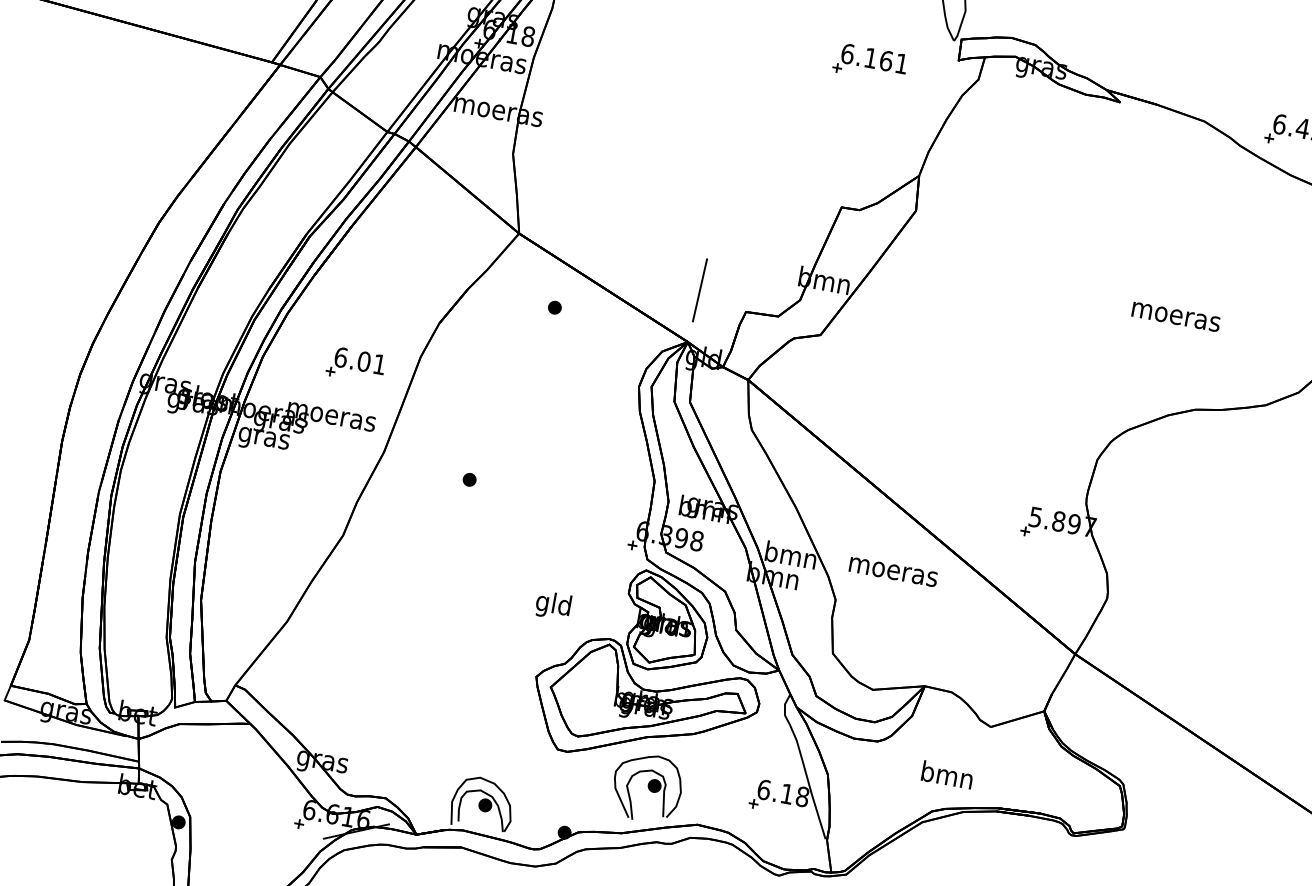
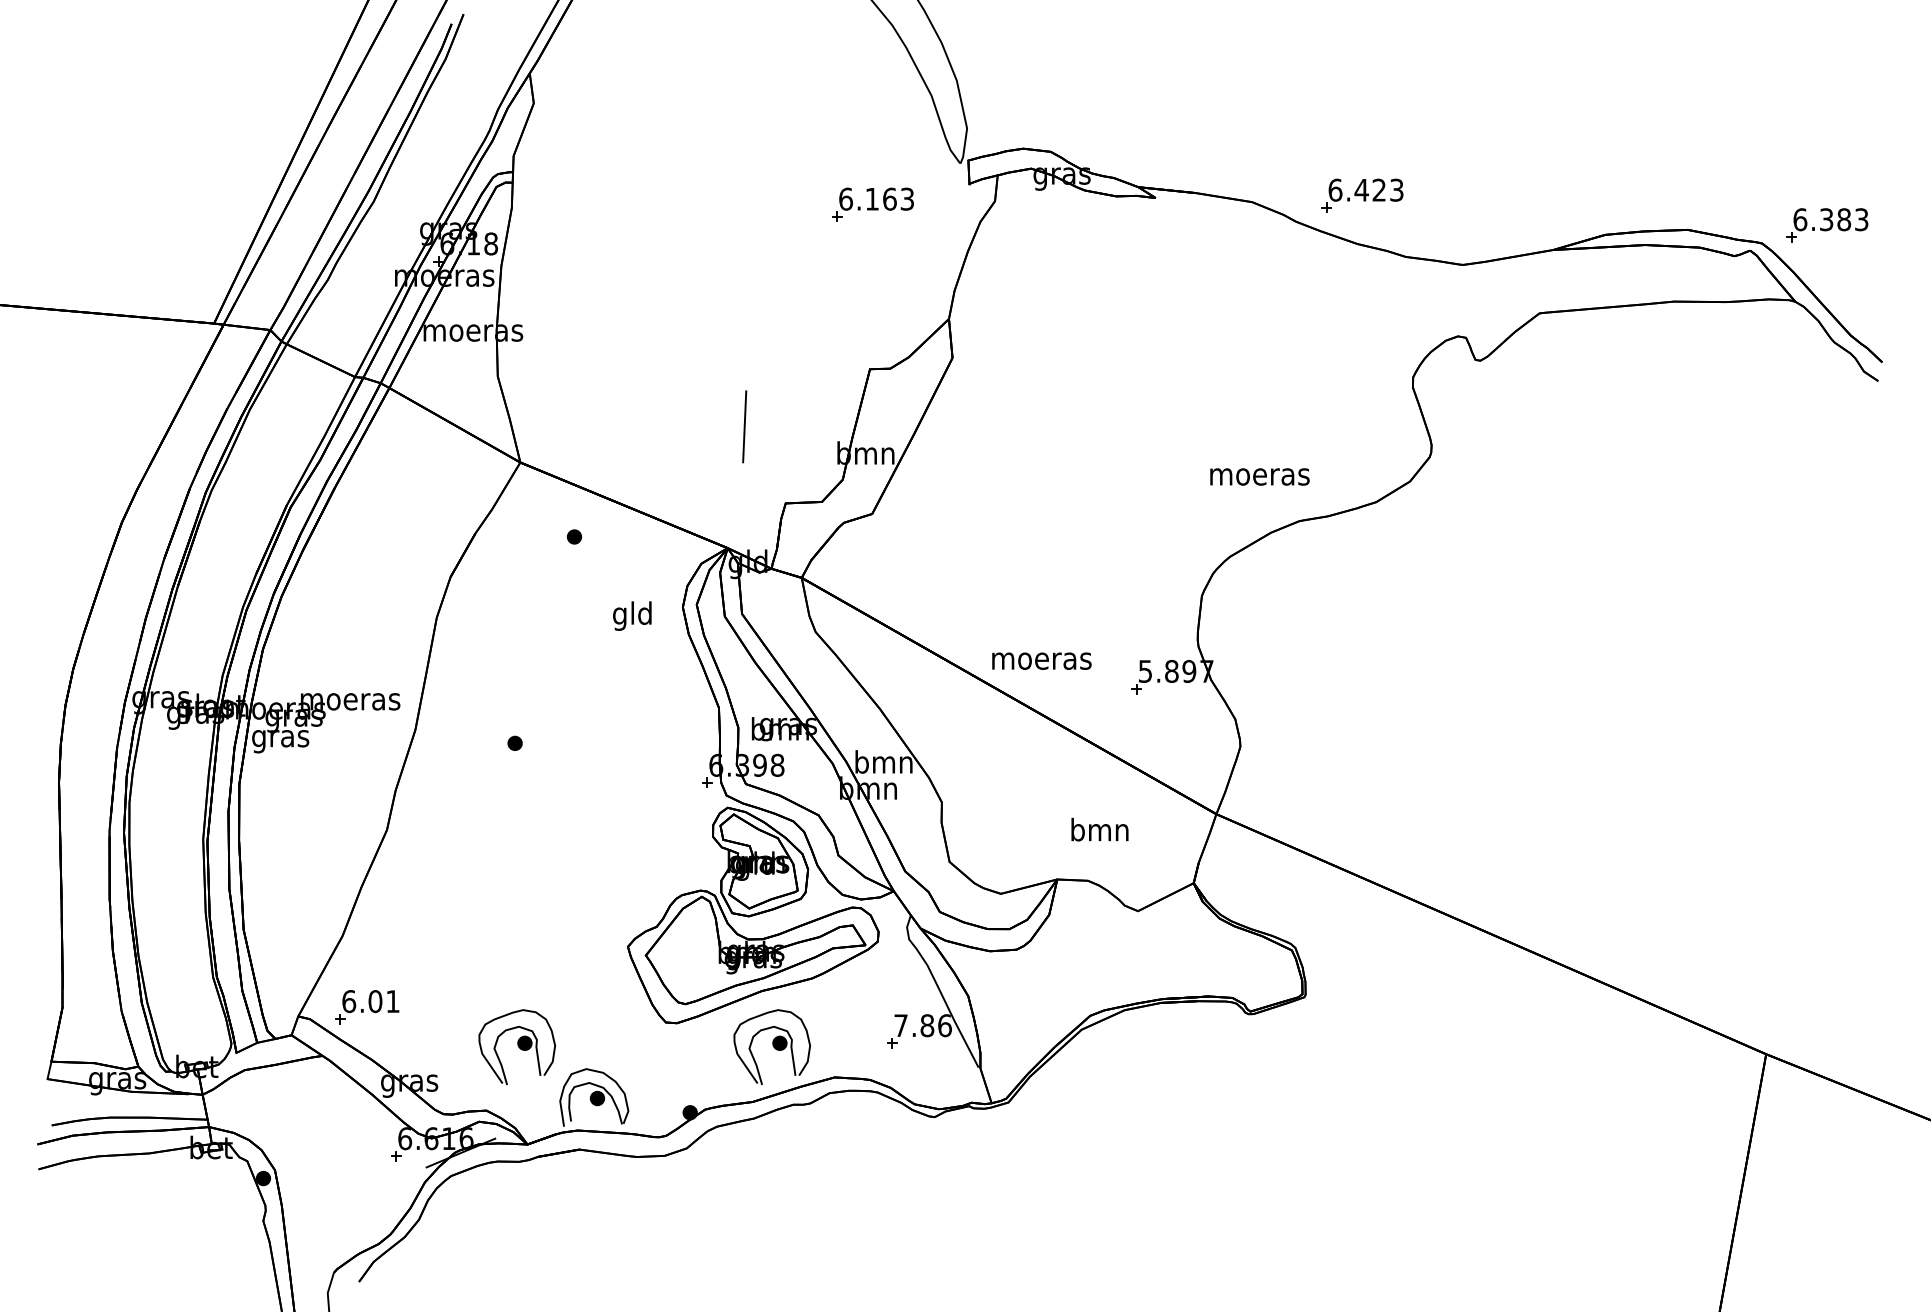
text: (901, 63) -> (906, 198), 6.161 -> 6.163
line: (699, 290) -> (744, 426), moved
text: (1175, 316) -> (1259, 476), moved
part: (356, 365) -> (367, 1007), moved
text: (893, 571) -> (1041, 660), moved
text: (553, 605) -> (632, 615), moved
part: (422, 747) -> (516, 1047), added
text: (947, 774) -> (1099, 829), moved
text: (782, 793) -> (922, 1025), 6.18 -> 7.86

